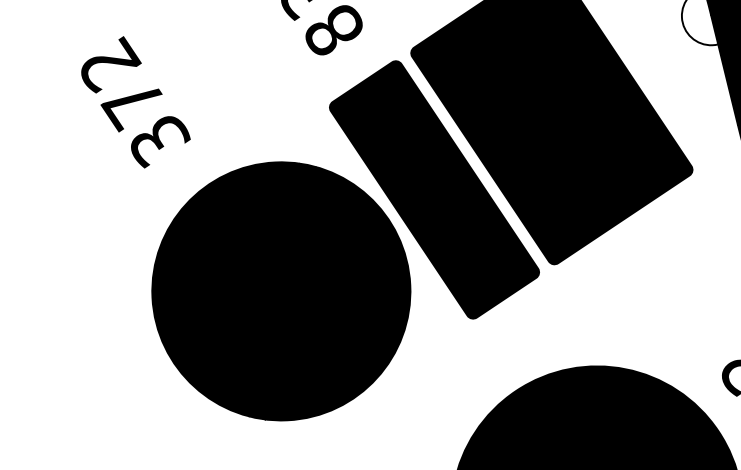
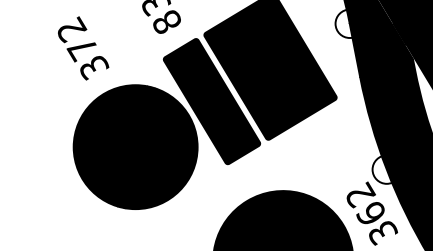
text: (135, 102) -> (83, 48), moved

